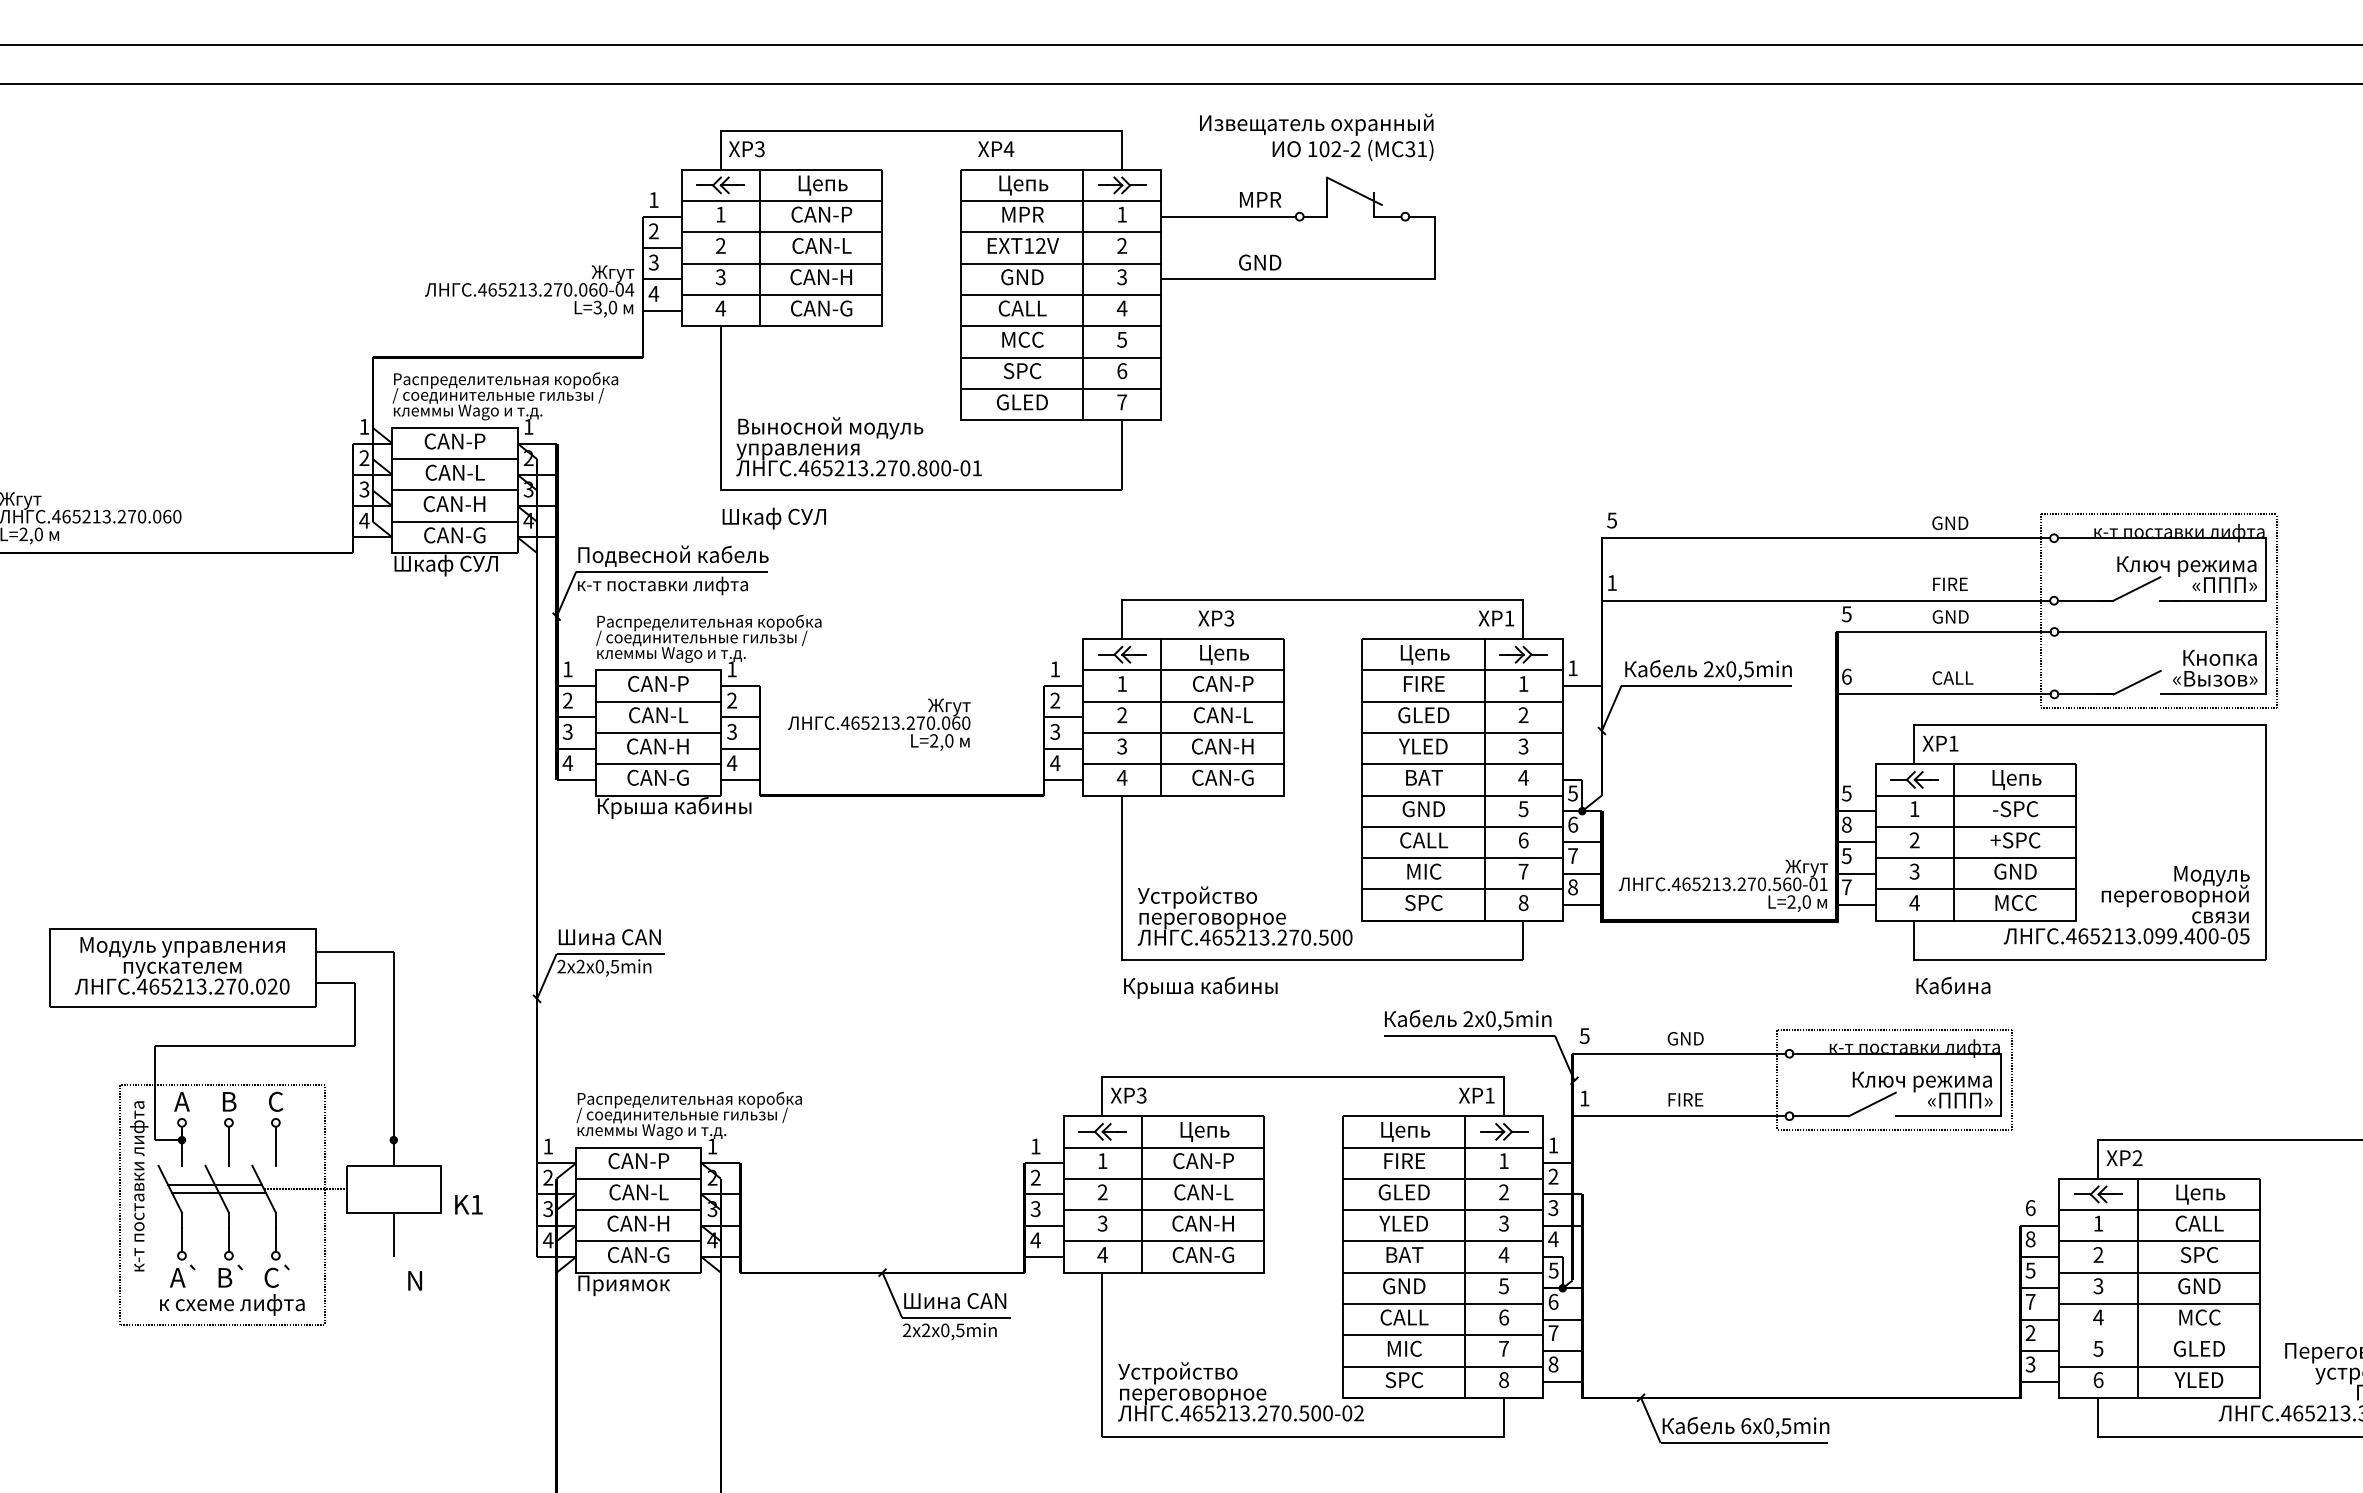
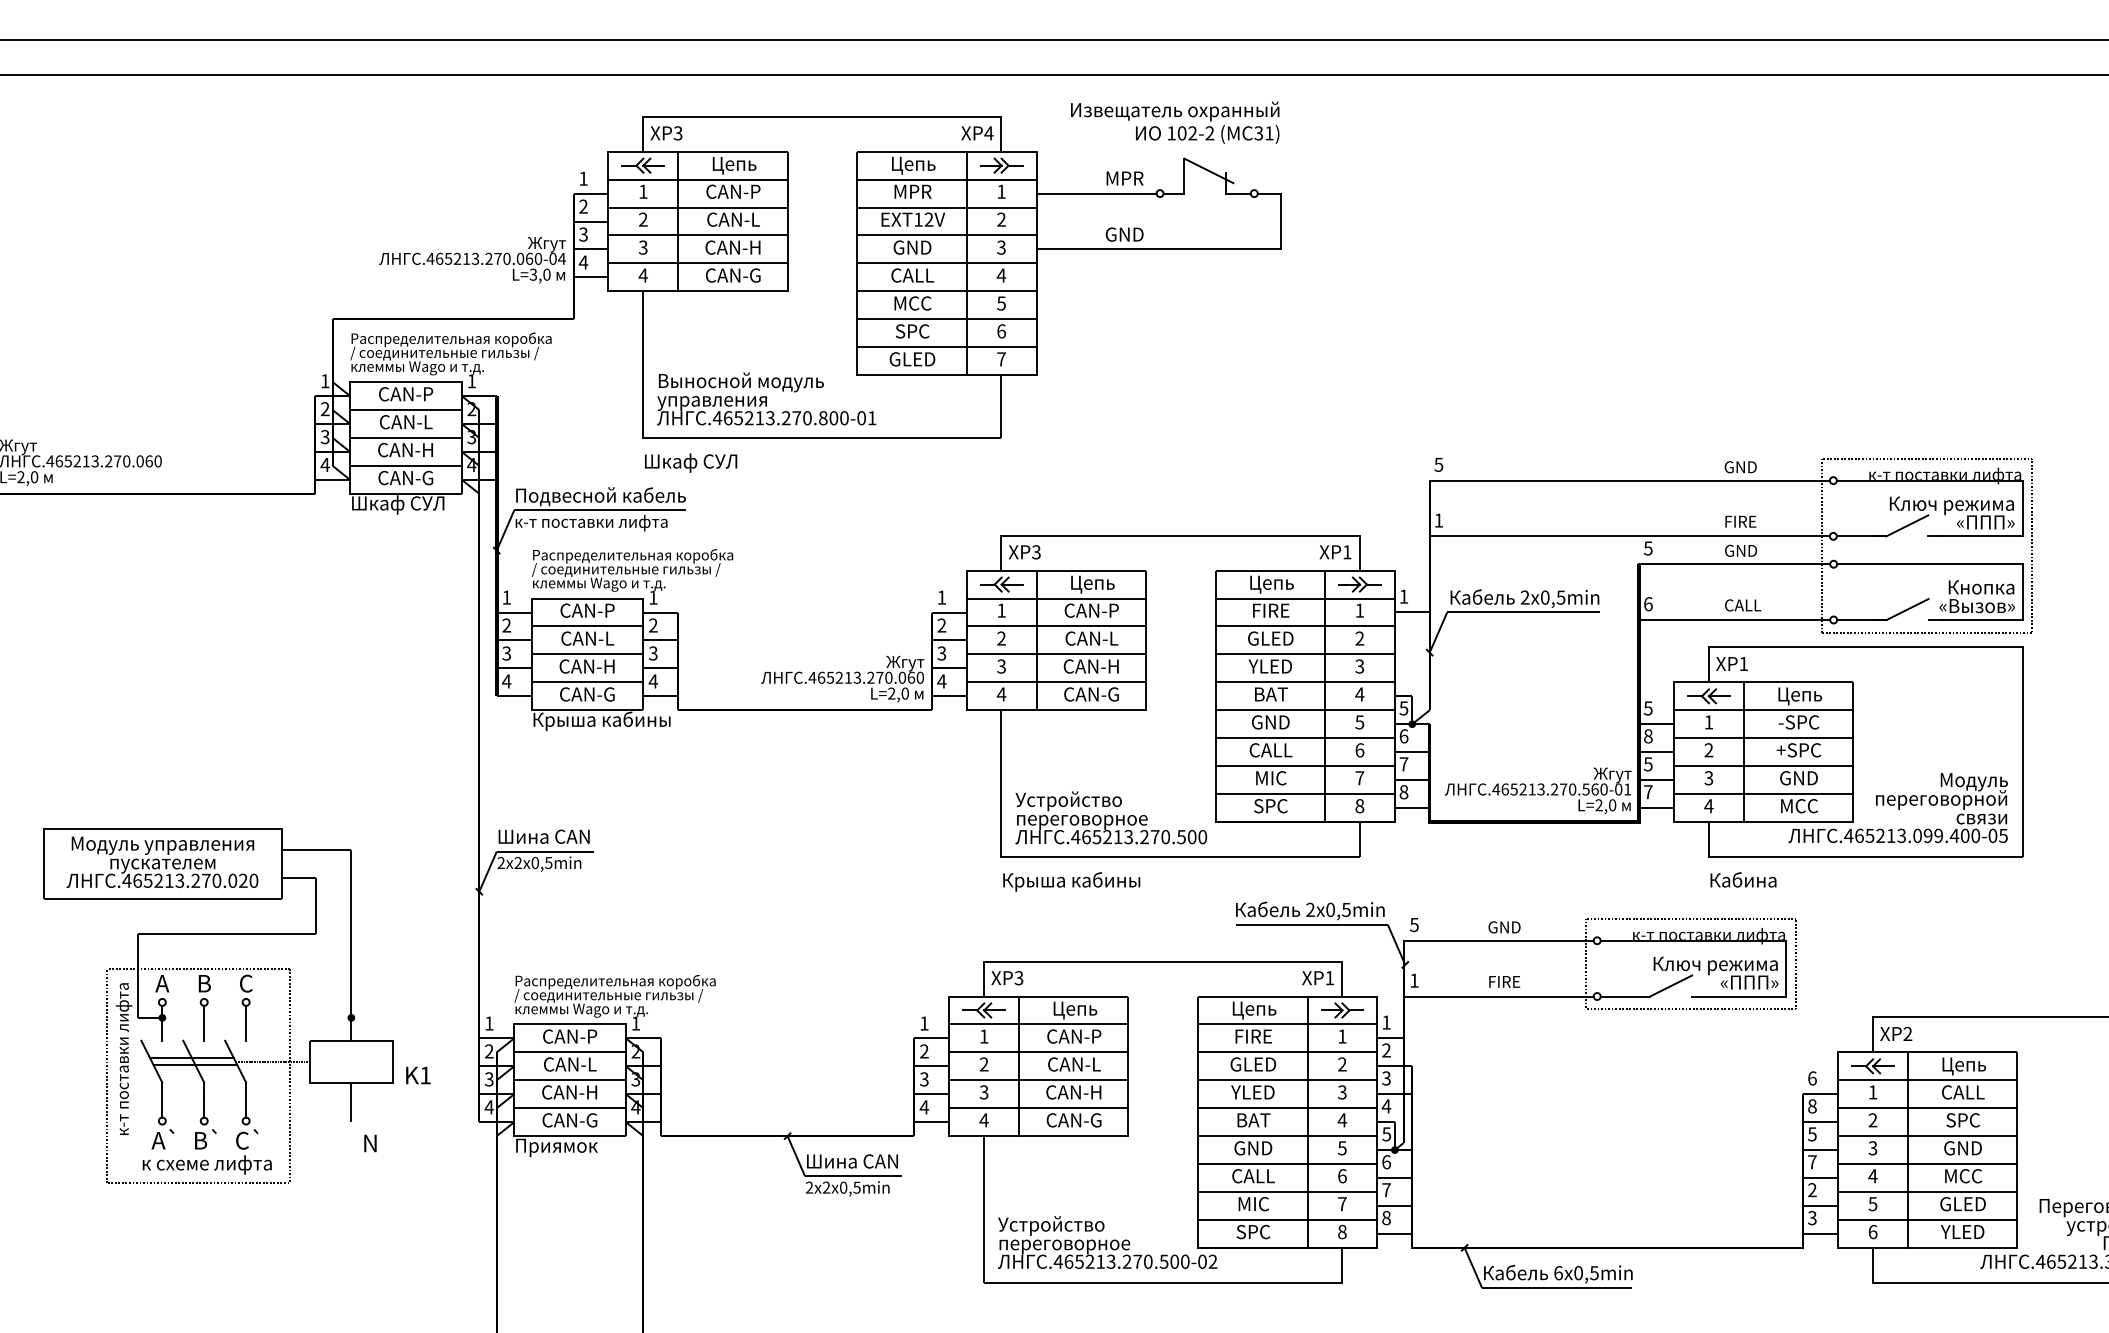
text: (996, 148) -> (977, 132), moved
text: (1215, 618) -> (1024, 552), moved
text: (878, 724) -> (842, 678), moved
line: (2159, 1335) -> (1927, 1192), added

